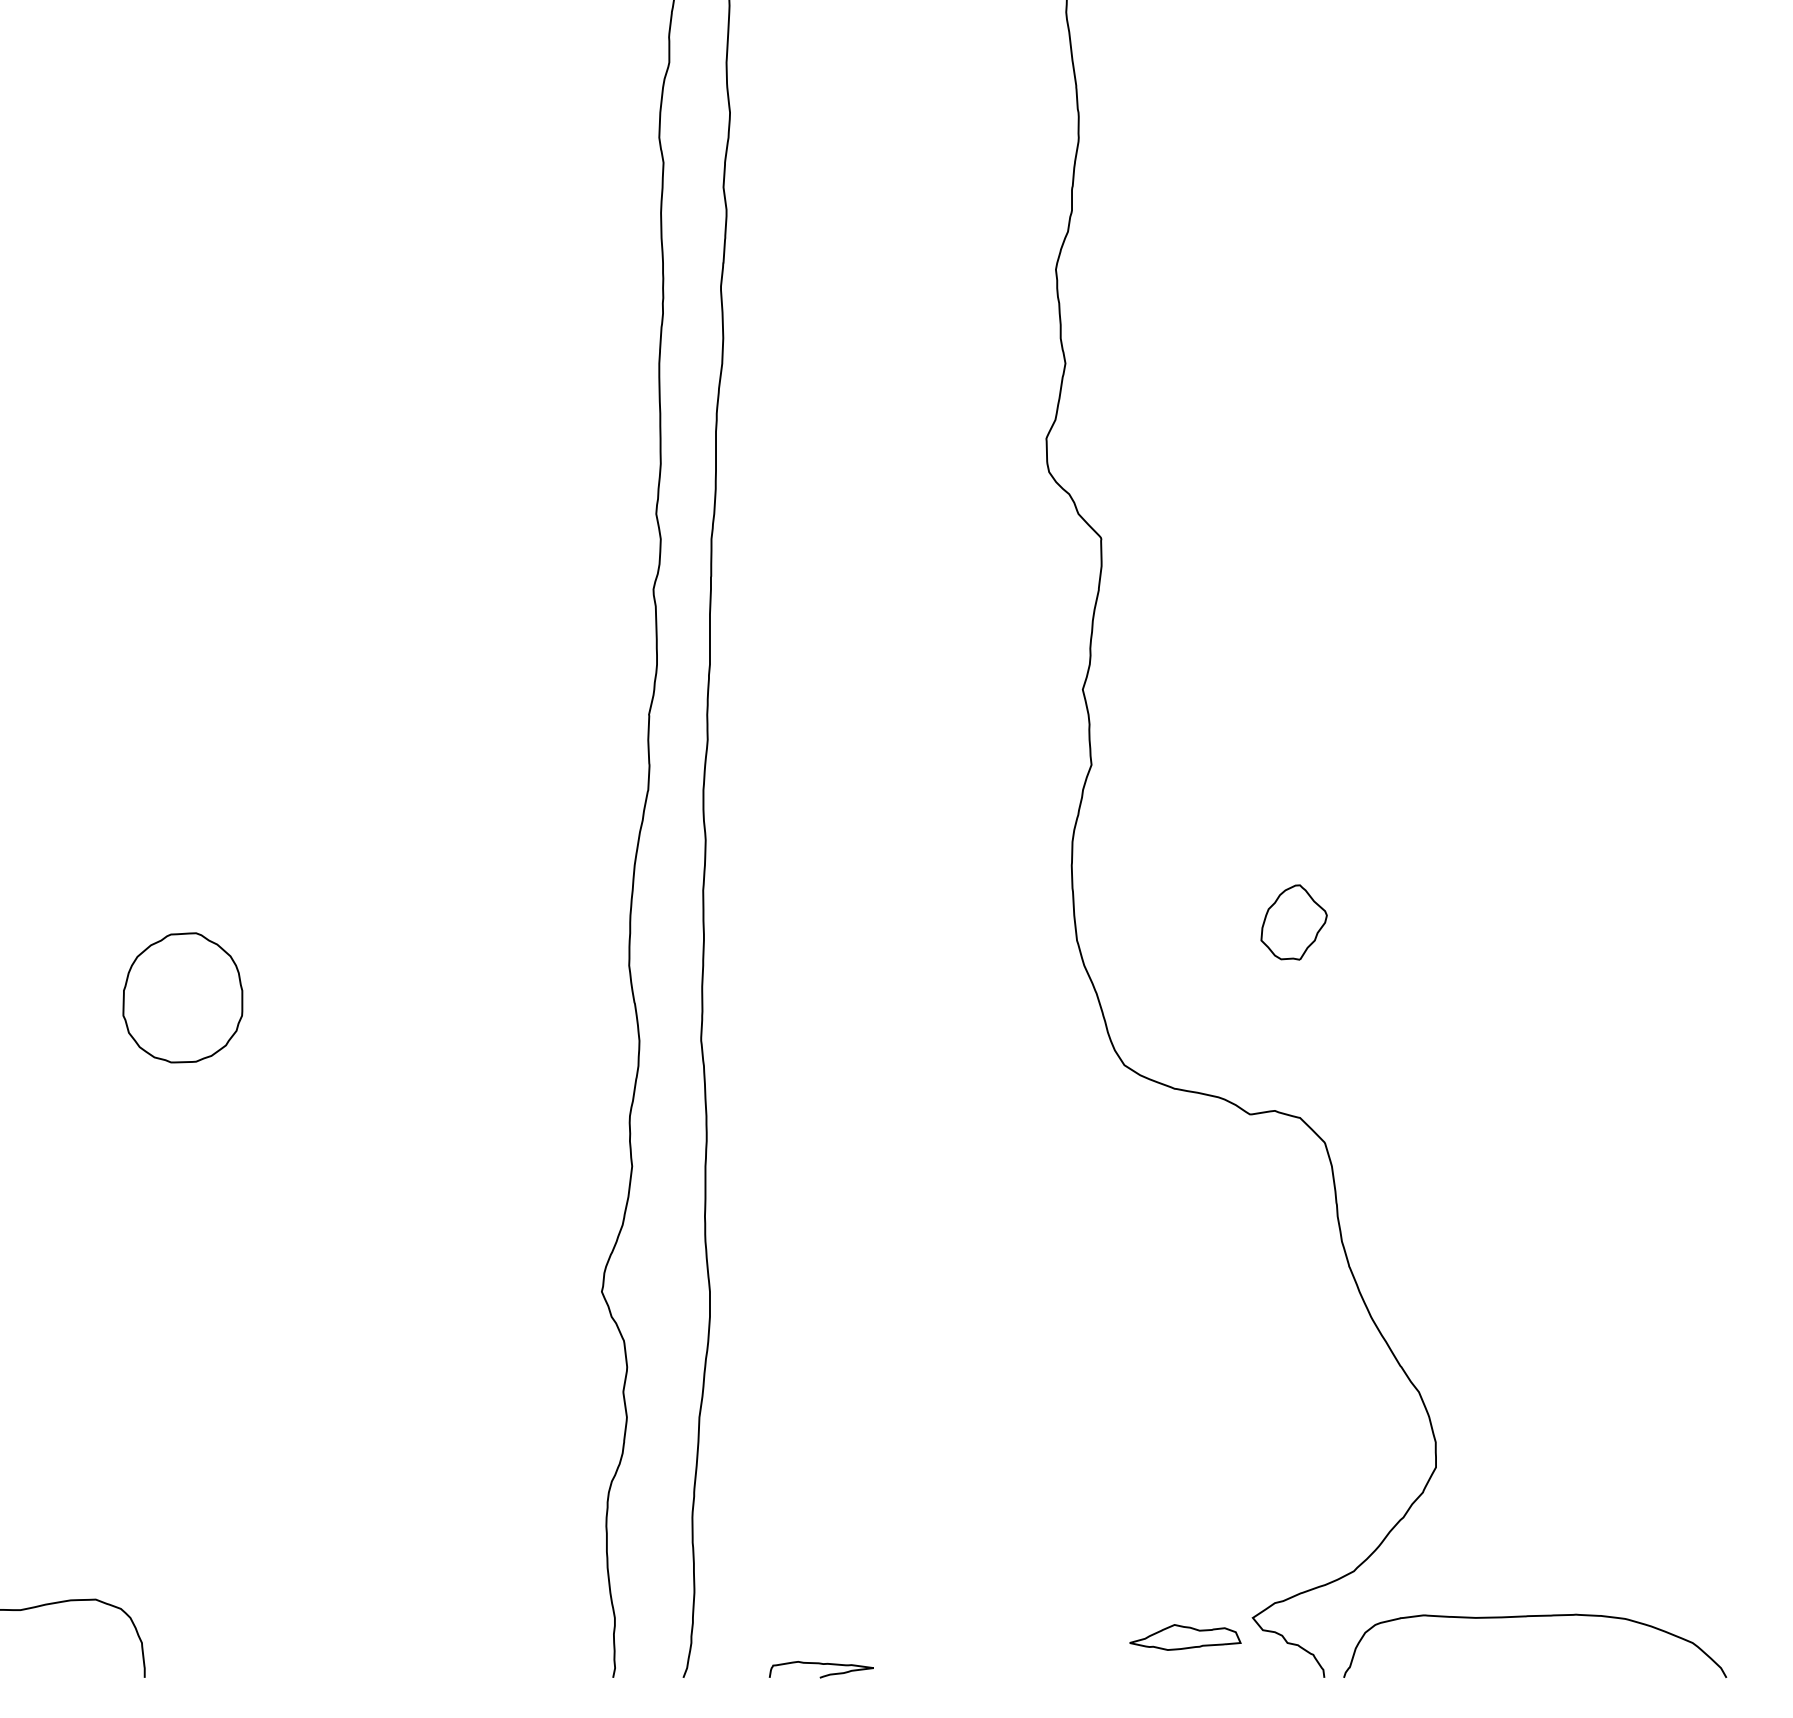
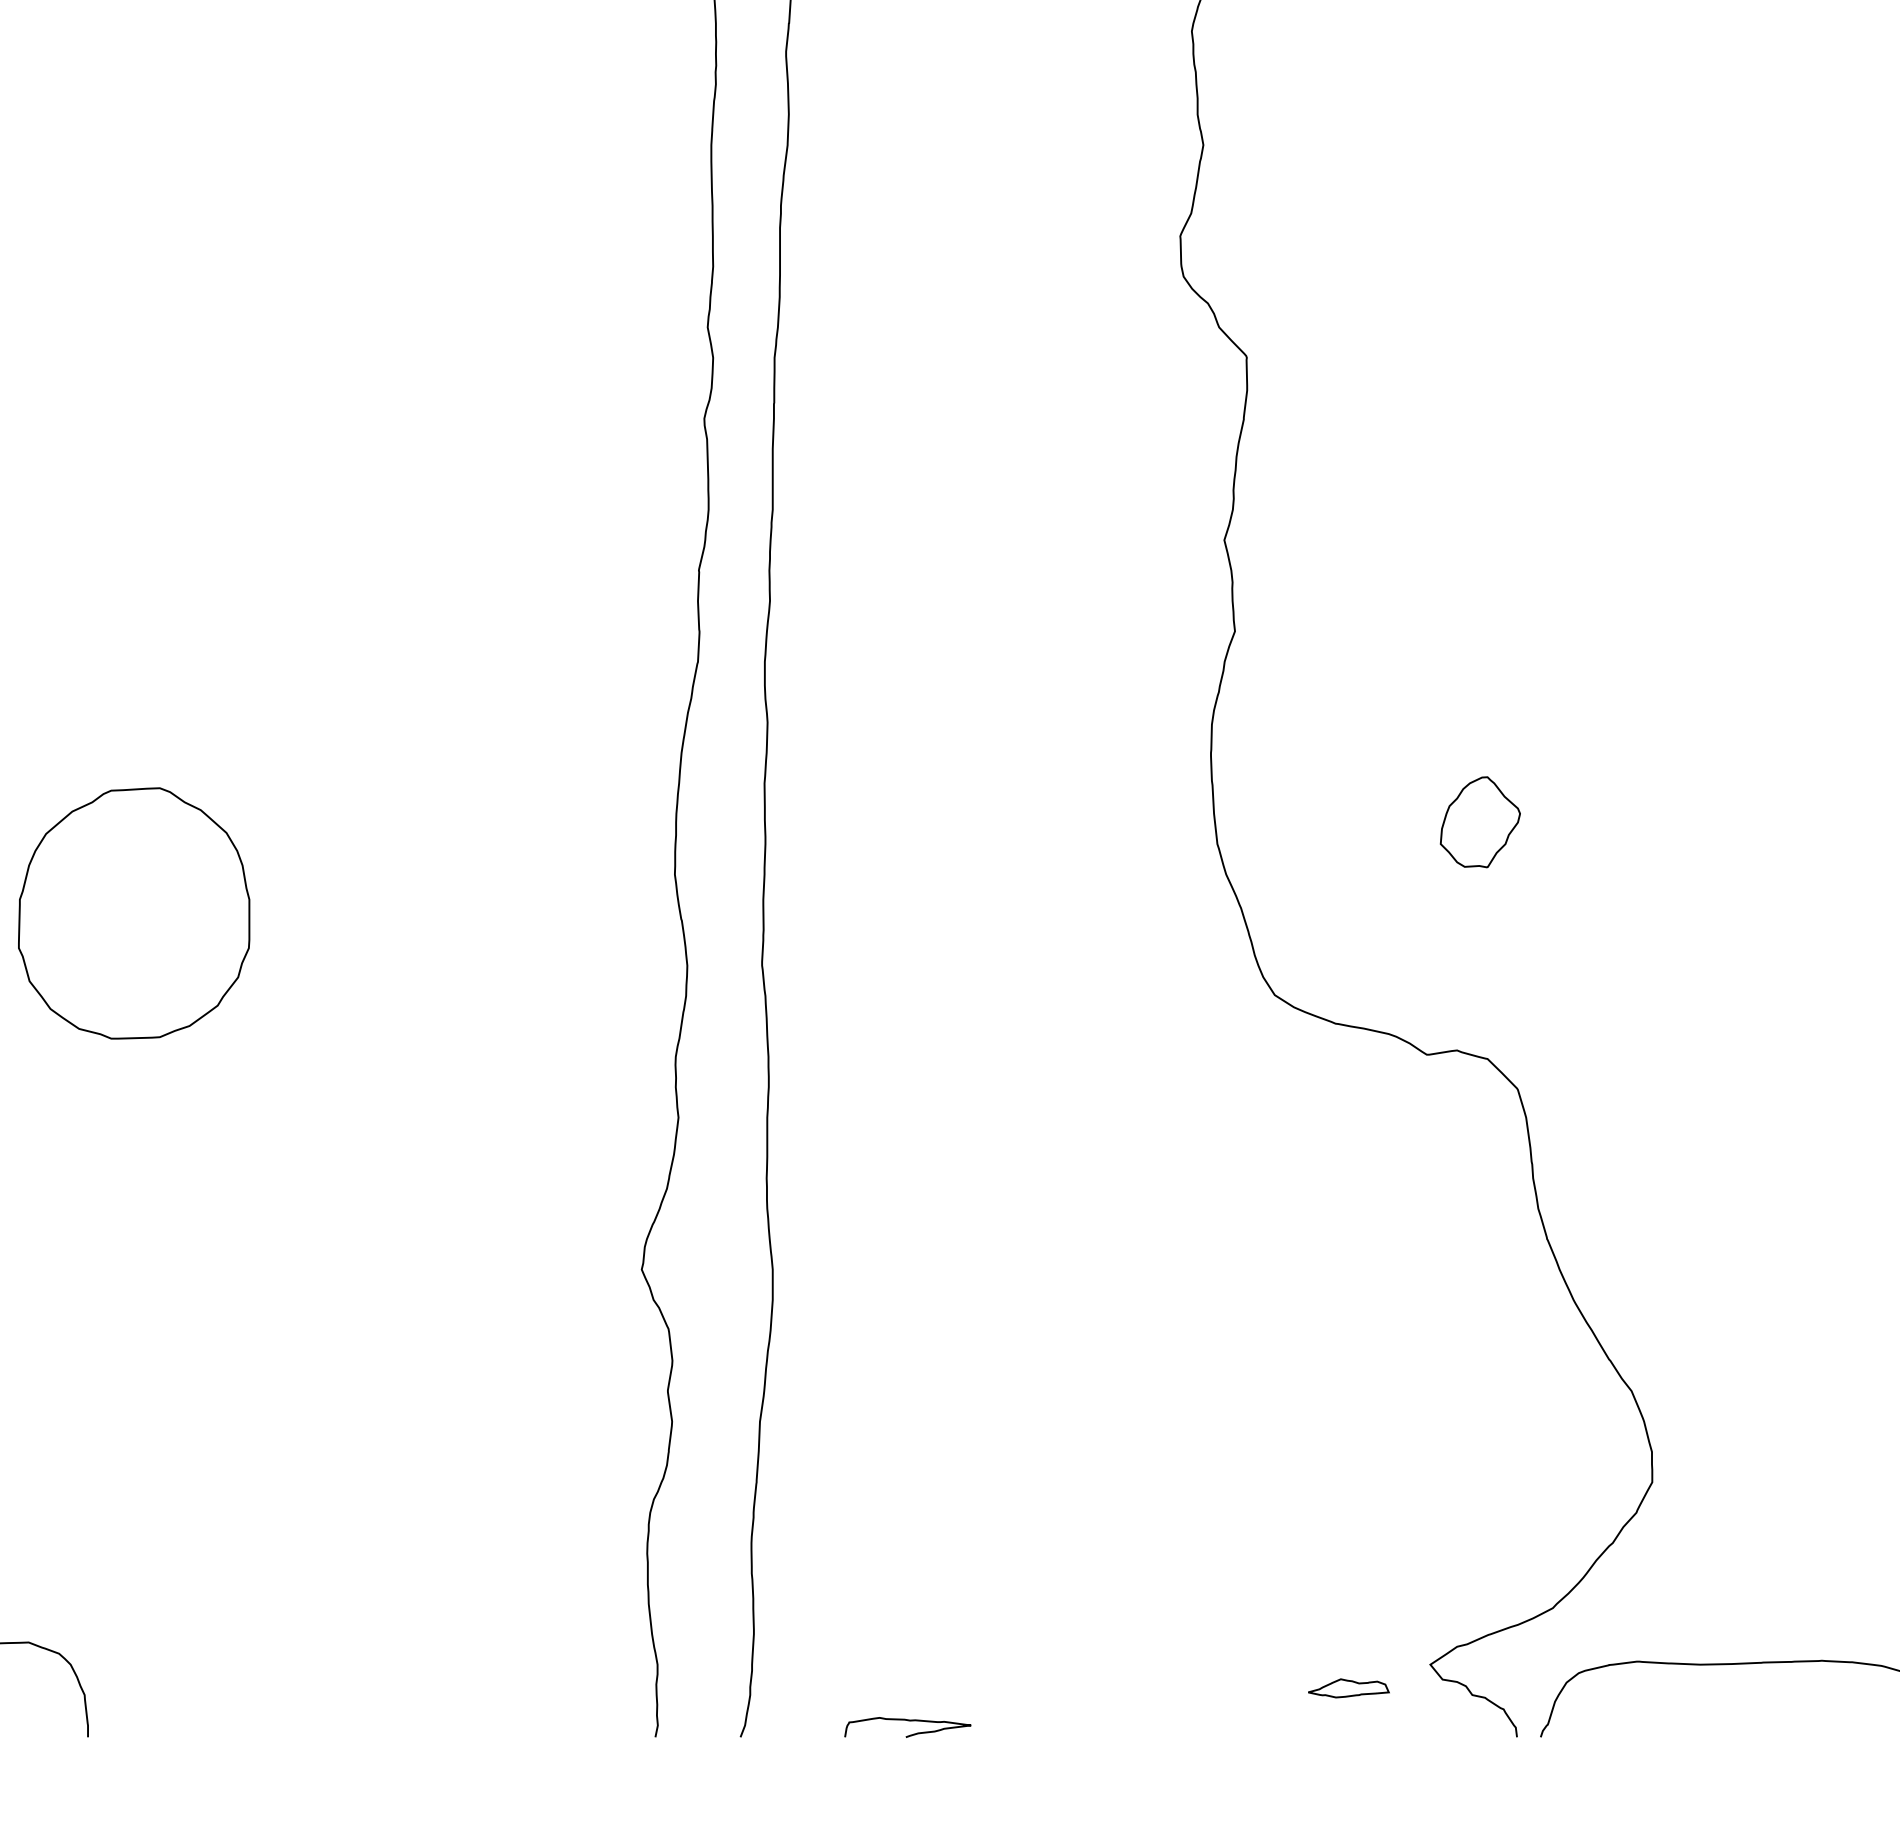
part: (182, 997) -> (133, 913), size x1.6
part: (1185, 1637) -> (1348, 1688), size x0.6

